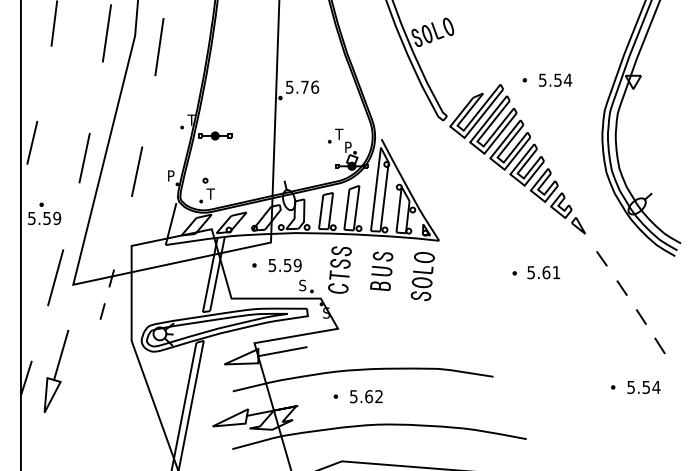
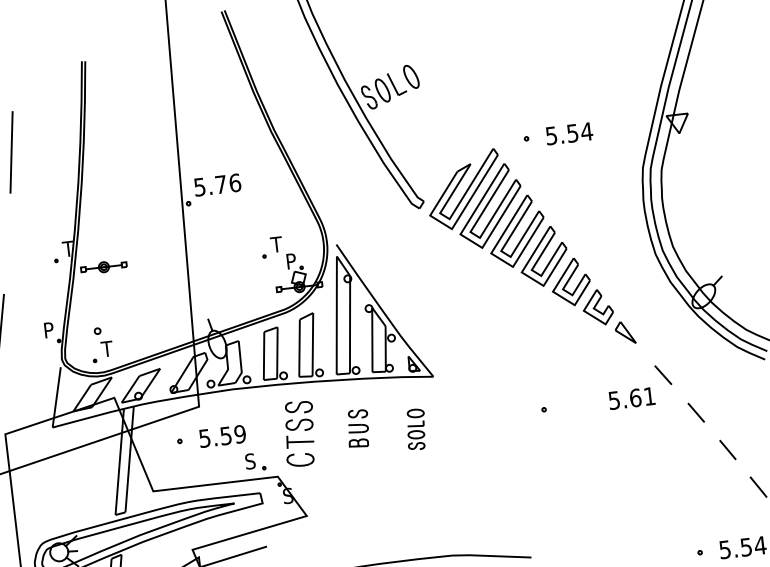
part: (381, 270) -> (357, 427), size x0.7
text: (543, 272) -> (631, 398), moved
part: (422, 276) -> (415, 429), size x0.6

